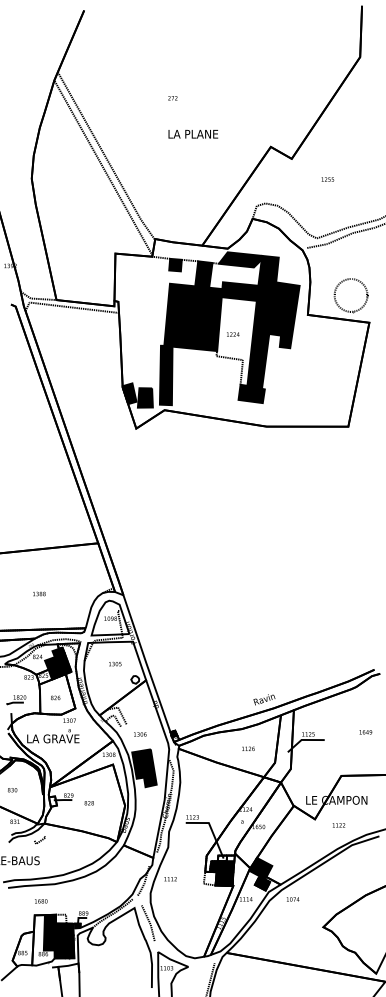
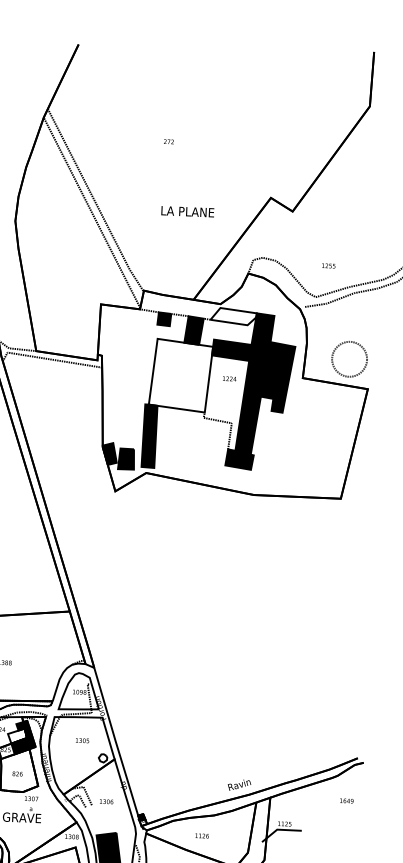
text: (193, 134) -> (187, 212), moved
text: (327, 179) -> (328, 265), moved
fill: (240, 259) -> (233, 316), removed
fill: (193, 317) -> (181, 375), removed
text: (233, 334) -> (229, 378), moved
fill: (53, 662) -> (16, 736), removed
text: (365, 732) -> (346, 801), moved
text: (140, 734) -> (106, 801), moved
text: (248, 748) -> (202, 835), moved

